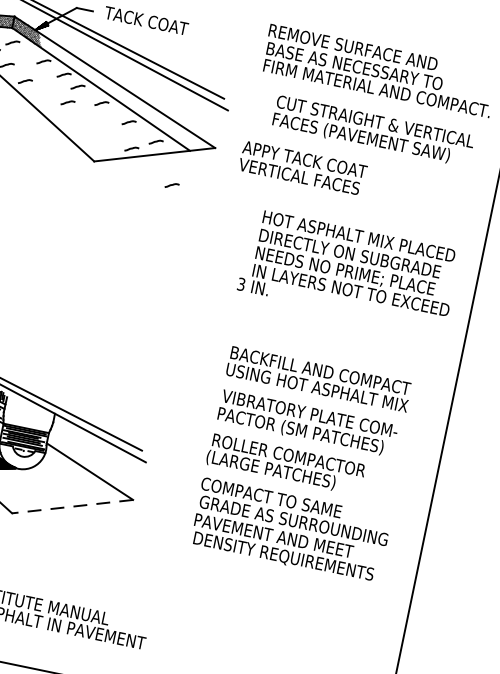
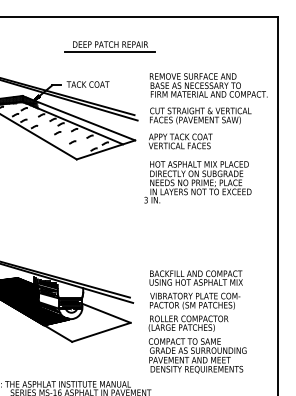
text: (373, 130) -> (200, 115), moved
curve: (171, 185) -> (72, 142), moved
text: (348, 270) -> (197, 182), moved
text: (304, 463) -> (197, 321), moved
line: (72, 506) -> (101, 332), dashed -> solid

